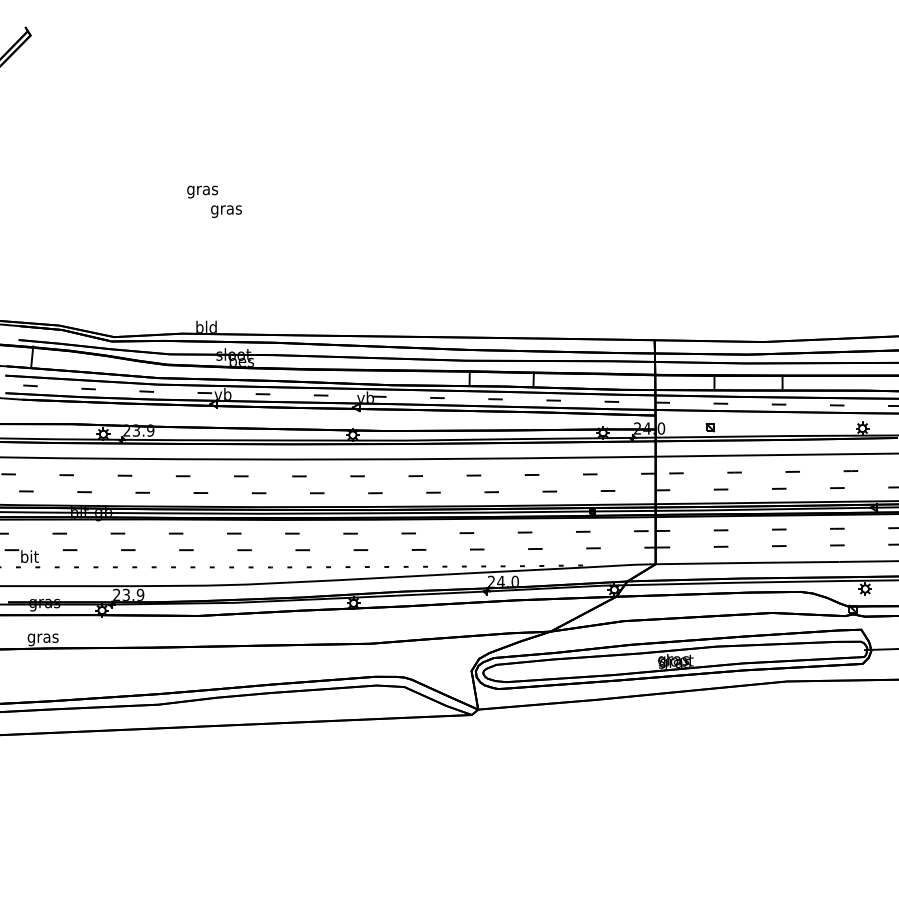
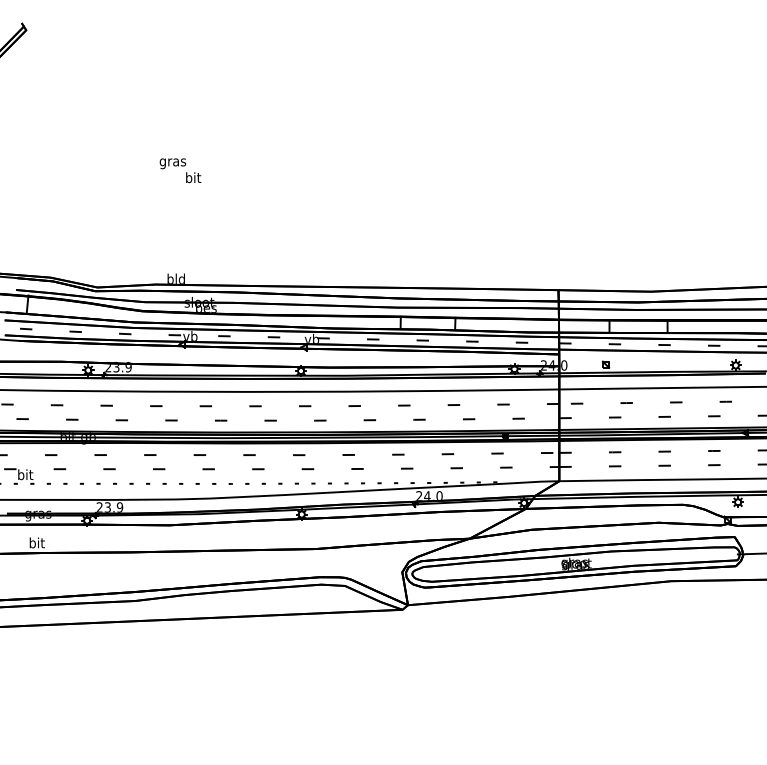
text: (226, 209) -> (193, 178), gras -> bit
text: (42, 638) -> (36, 544), gras -> bit

